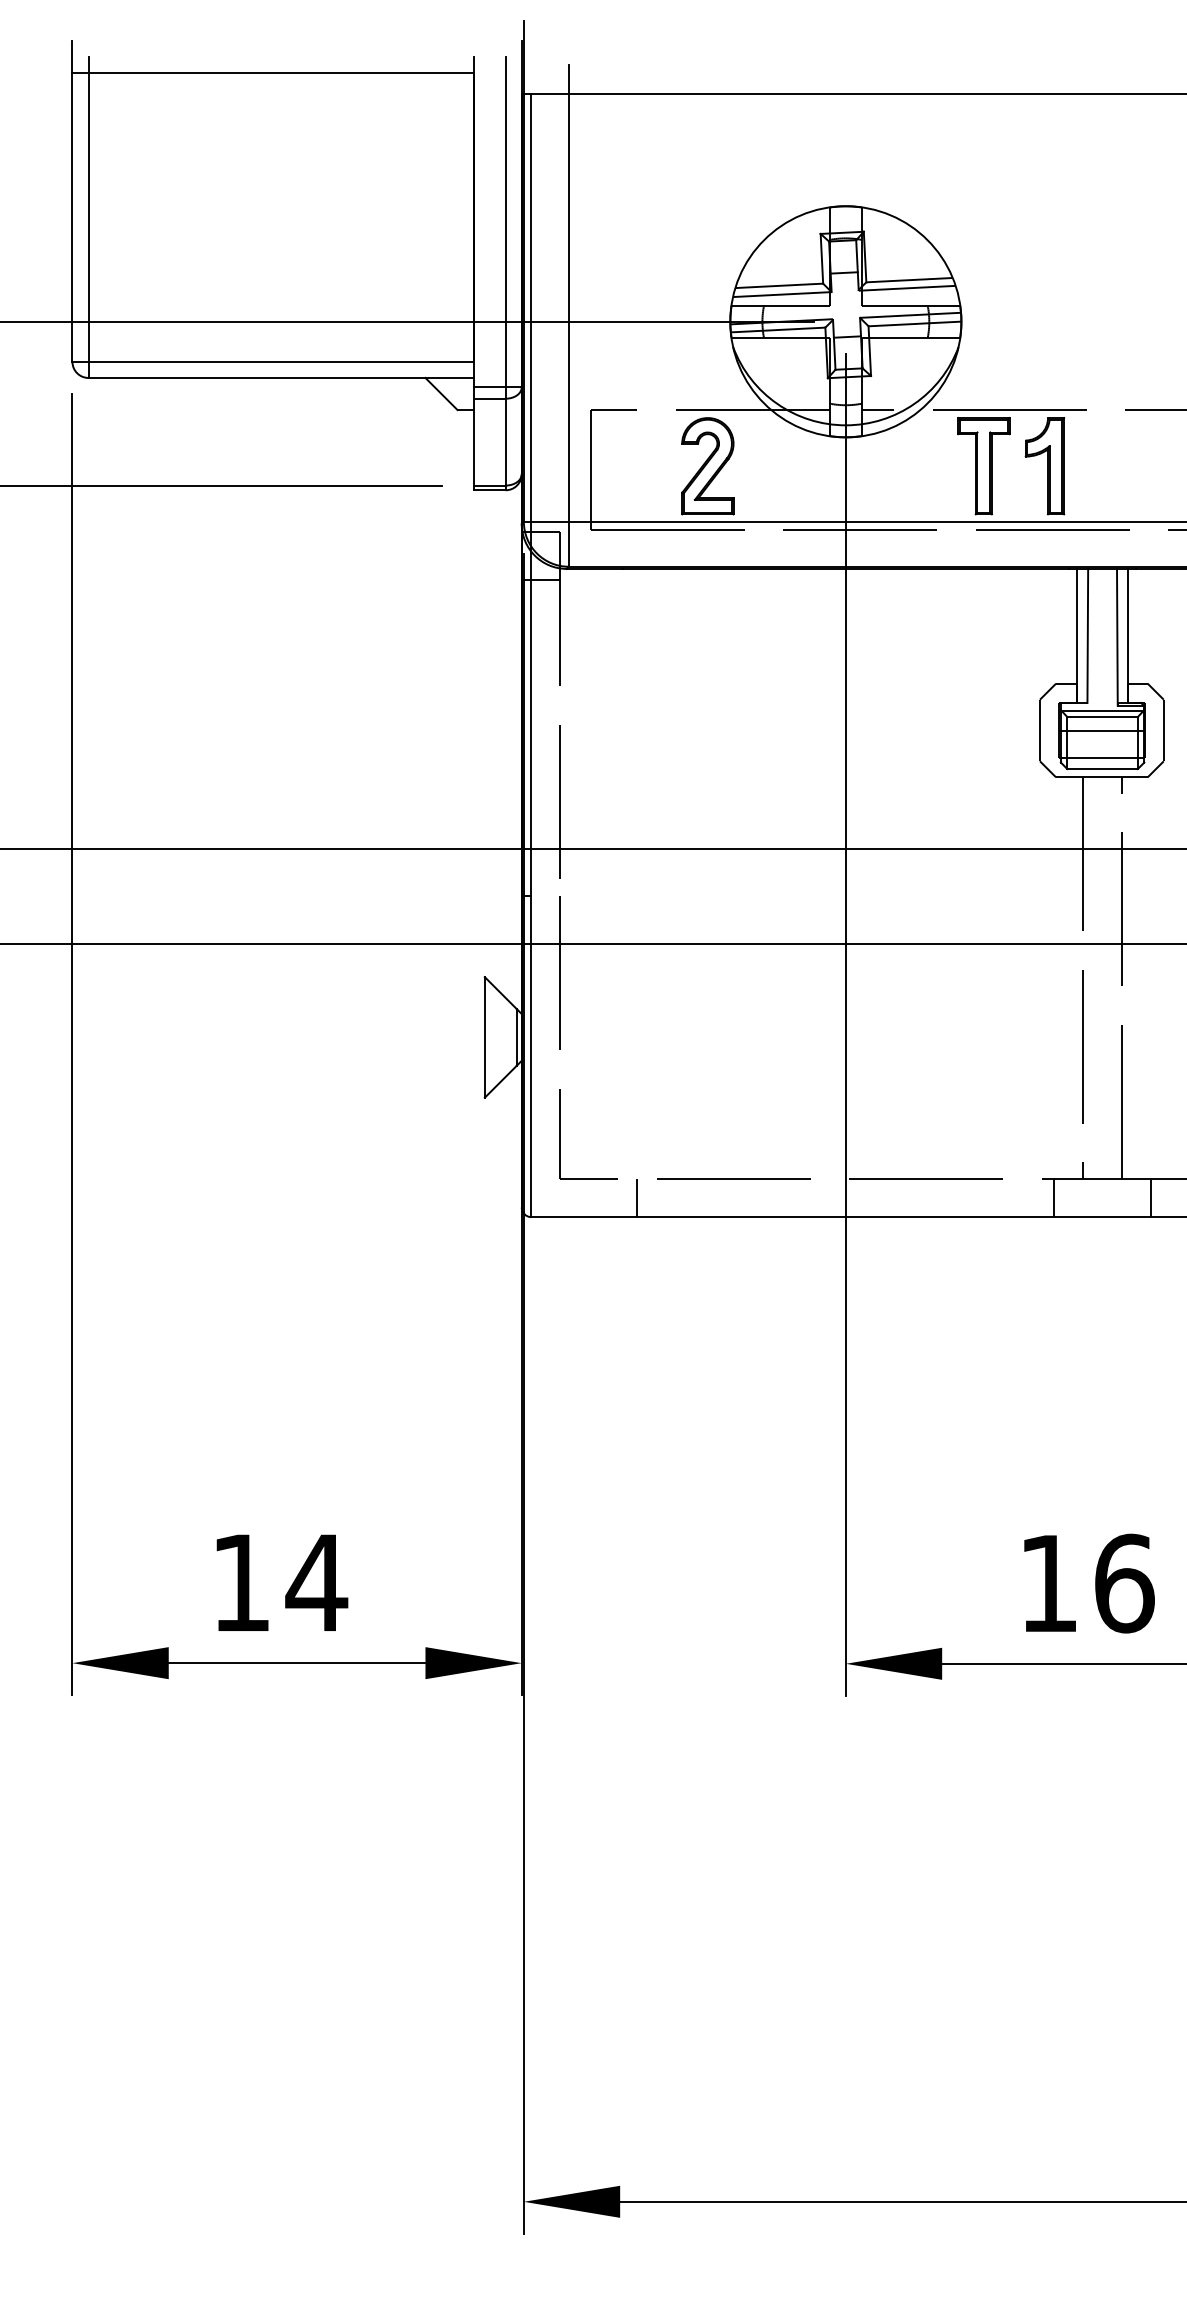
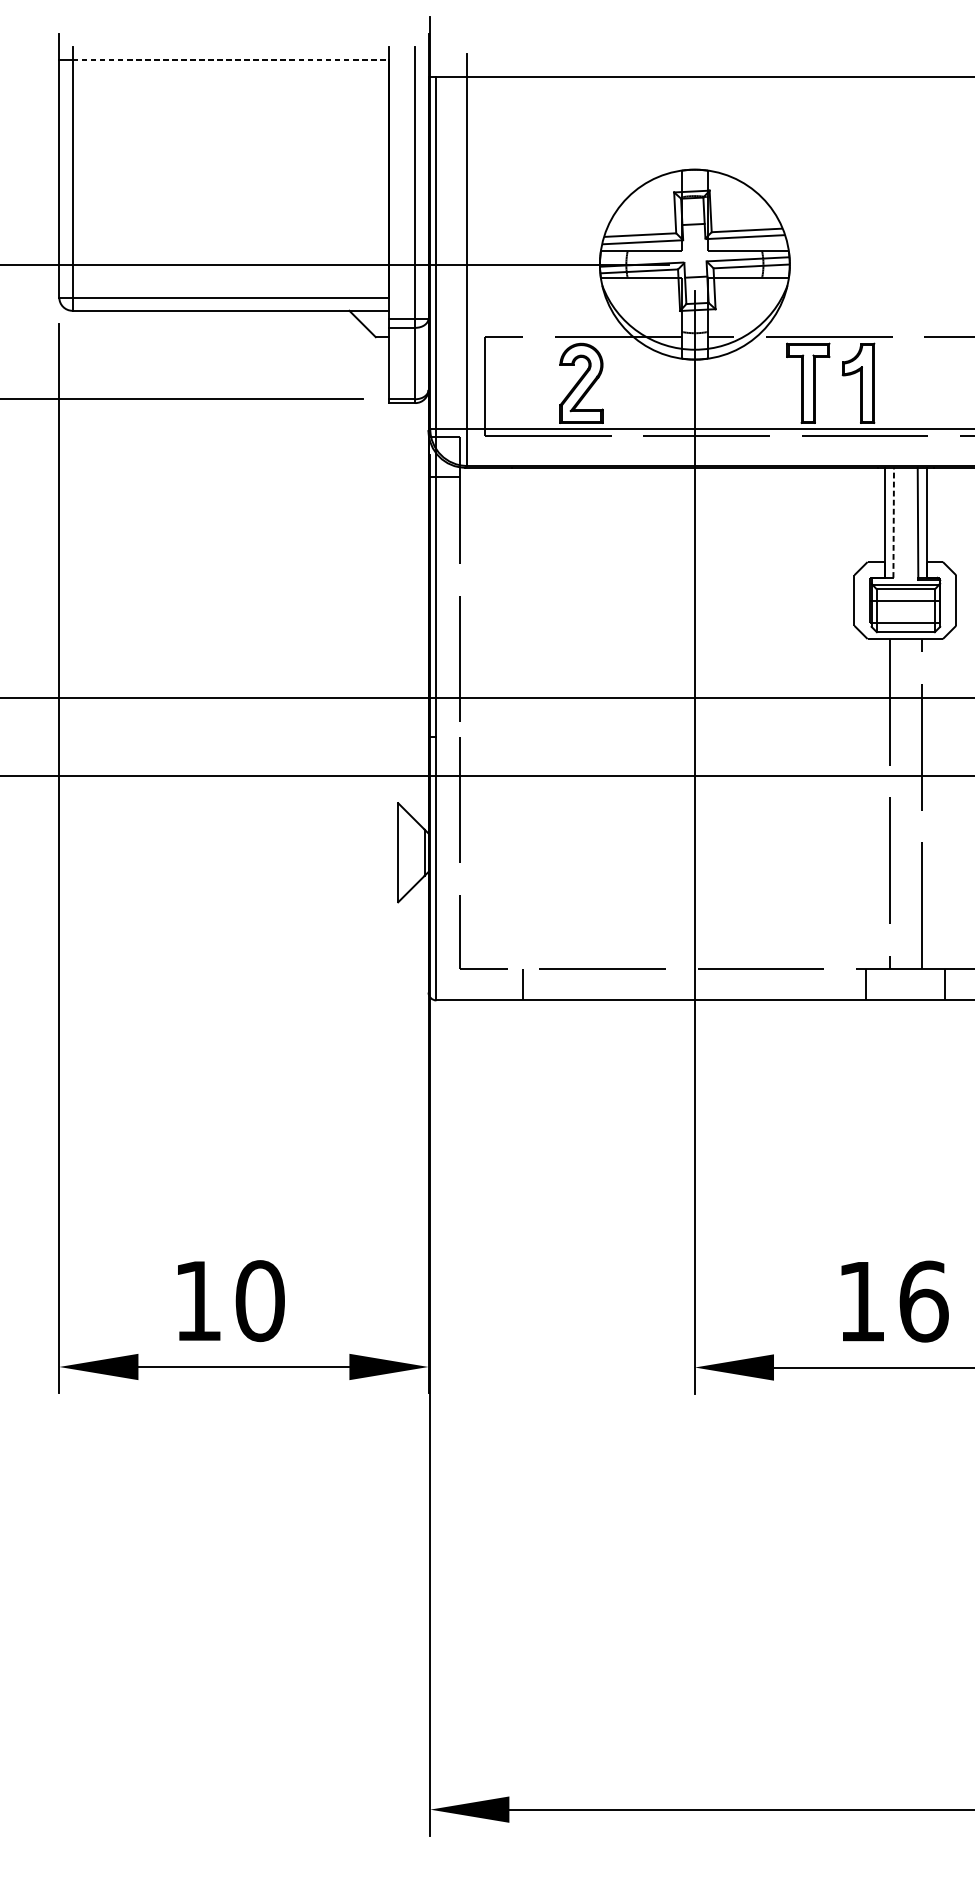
line: (281, 73) -> (231, 60), solid -> dashed
line: (1087, 635) -> (893, 522), solid -> dashed
text: (316, 1582) -> (259, 1300), 14 -> 10

